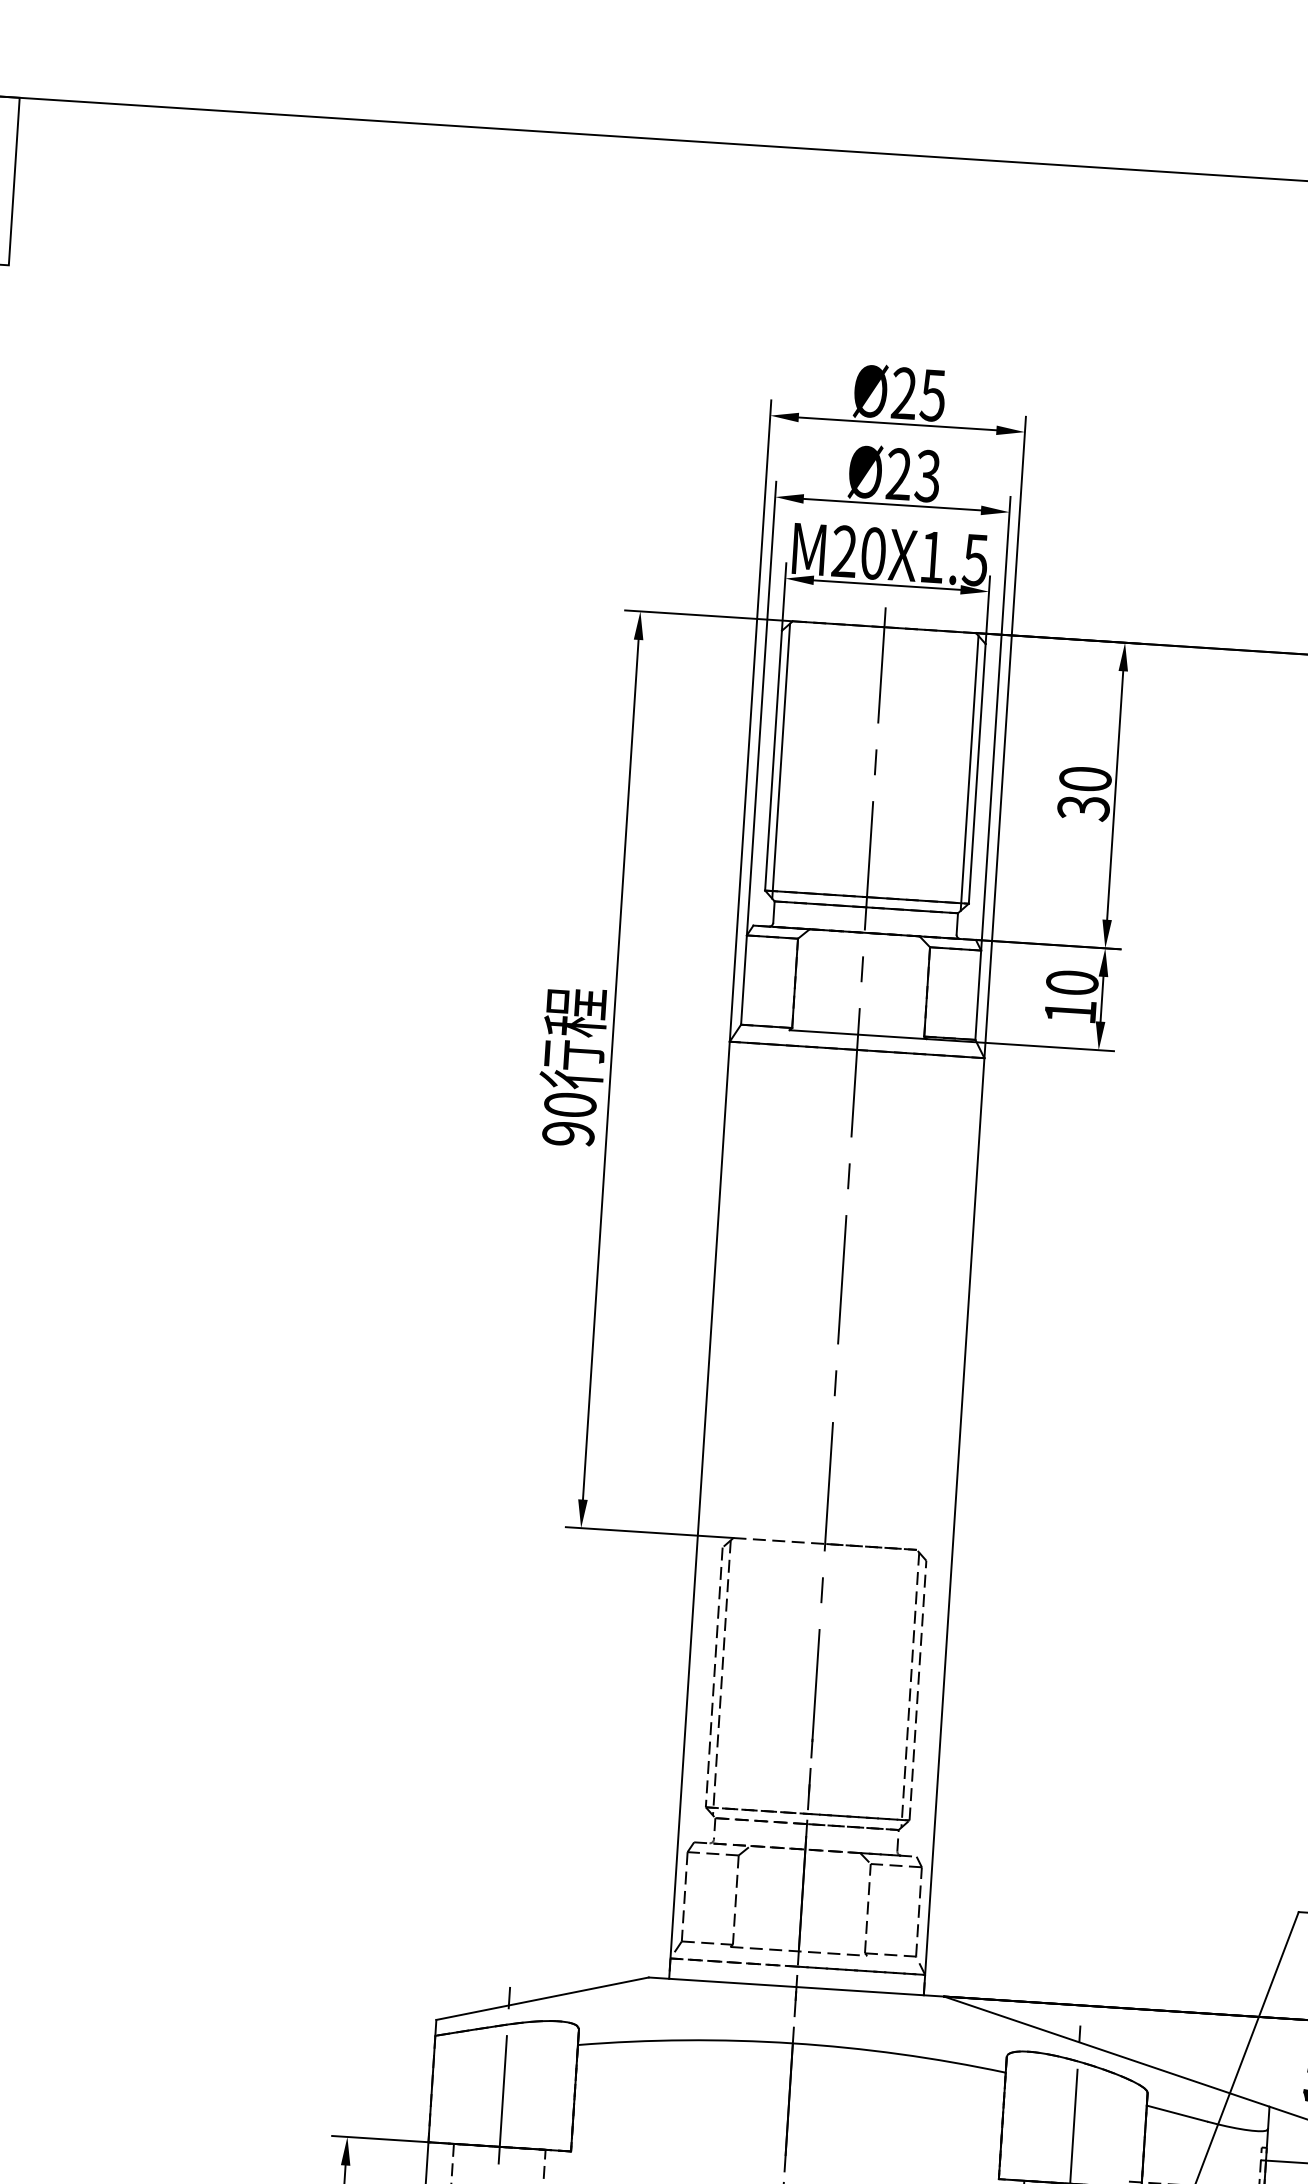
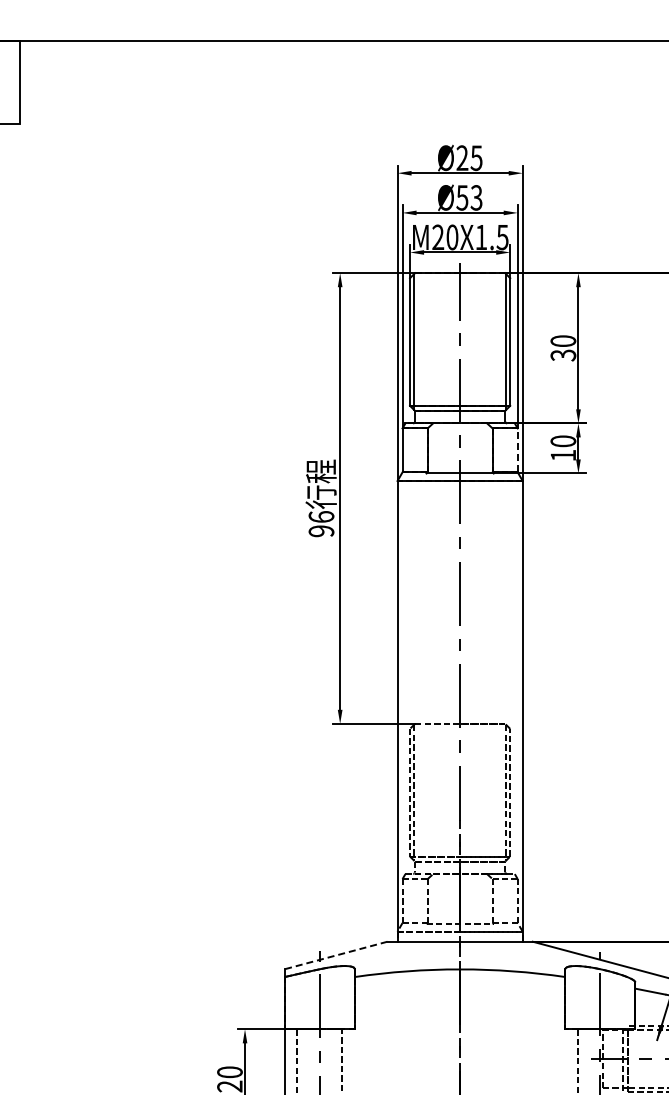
text: (899, 473) -> (462, 197), Ø23 -> Ø53
line: (977, 995) -> (517, 450), solid -> dashed
text: (570, 1103) -> (321, 516), 90 -> 96
line: (541, 1998) -> (335, 955), solid -> dashed

